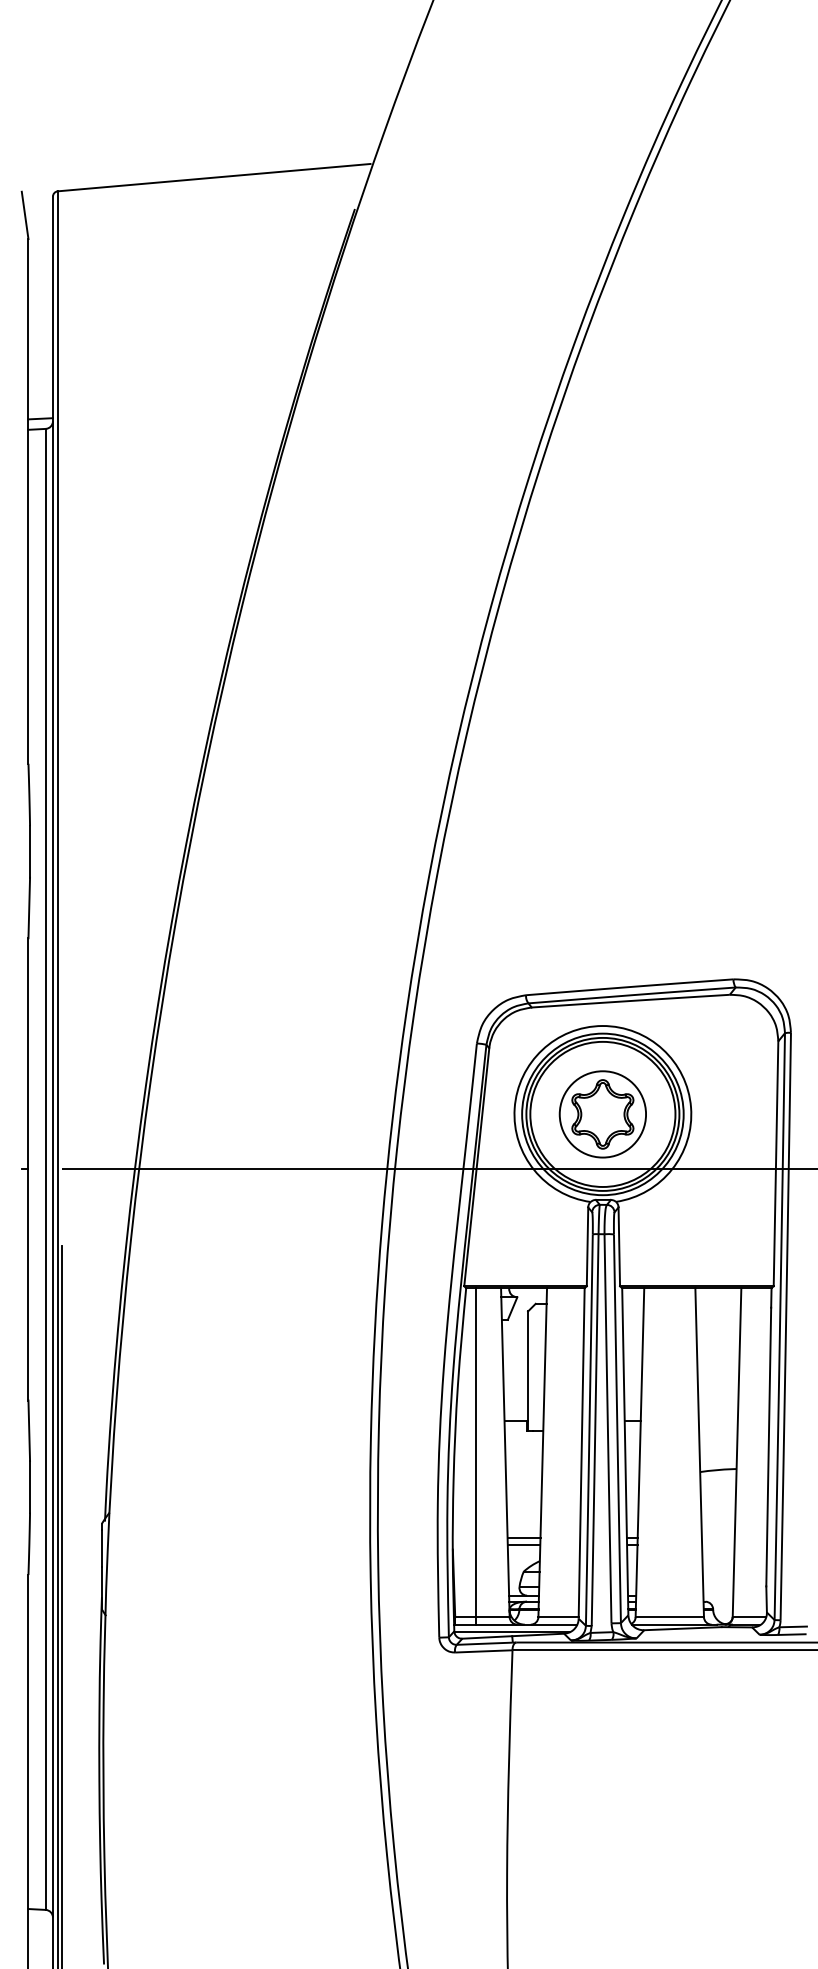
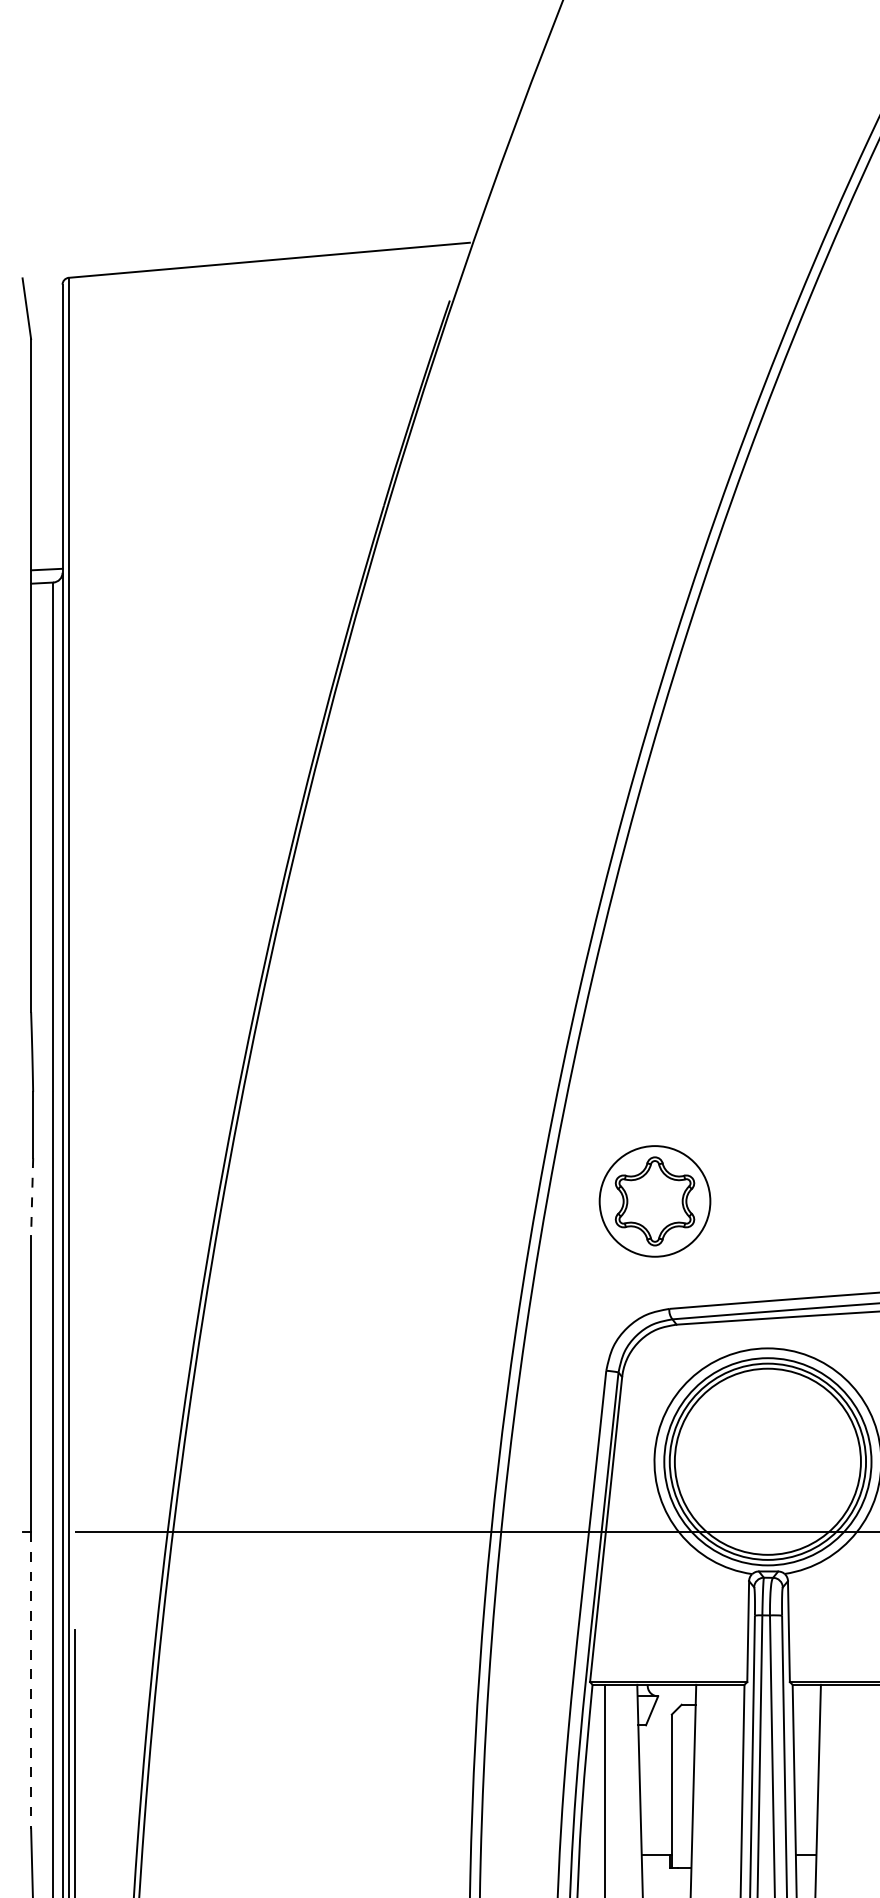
line: (29, 908) -> (32, 1197), solid -> dashed
part: (602, 1114) -> (654, 1201), moved
line: (28, 1284) -> (31, 1679), solid -> dashed

